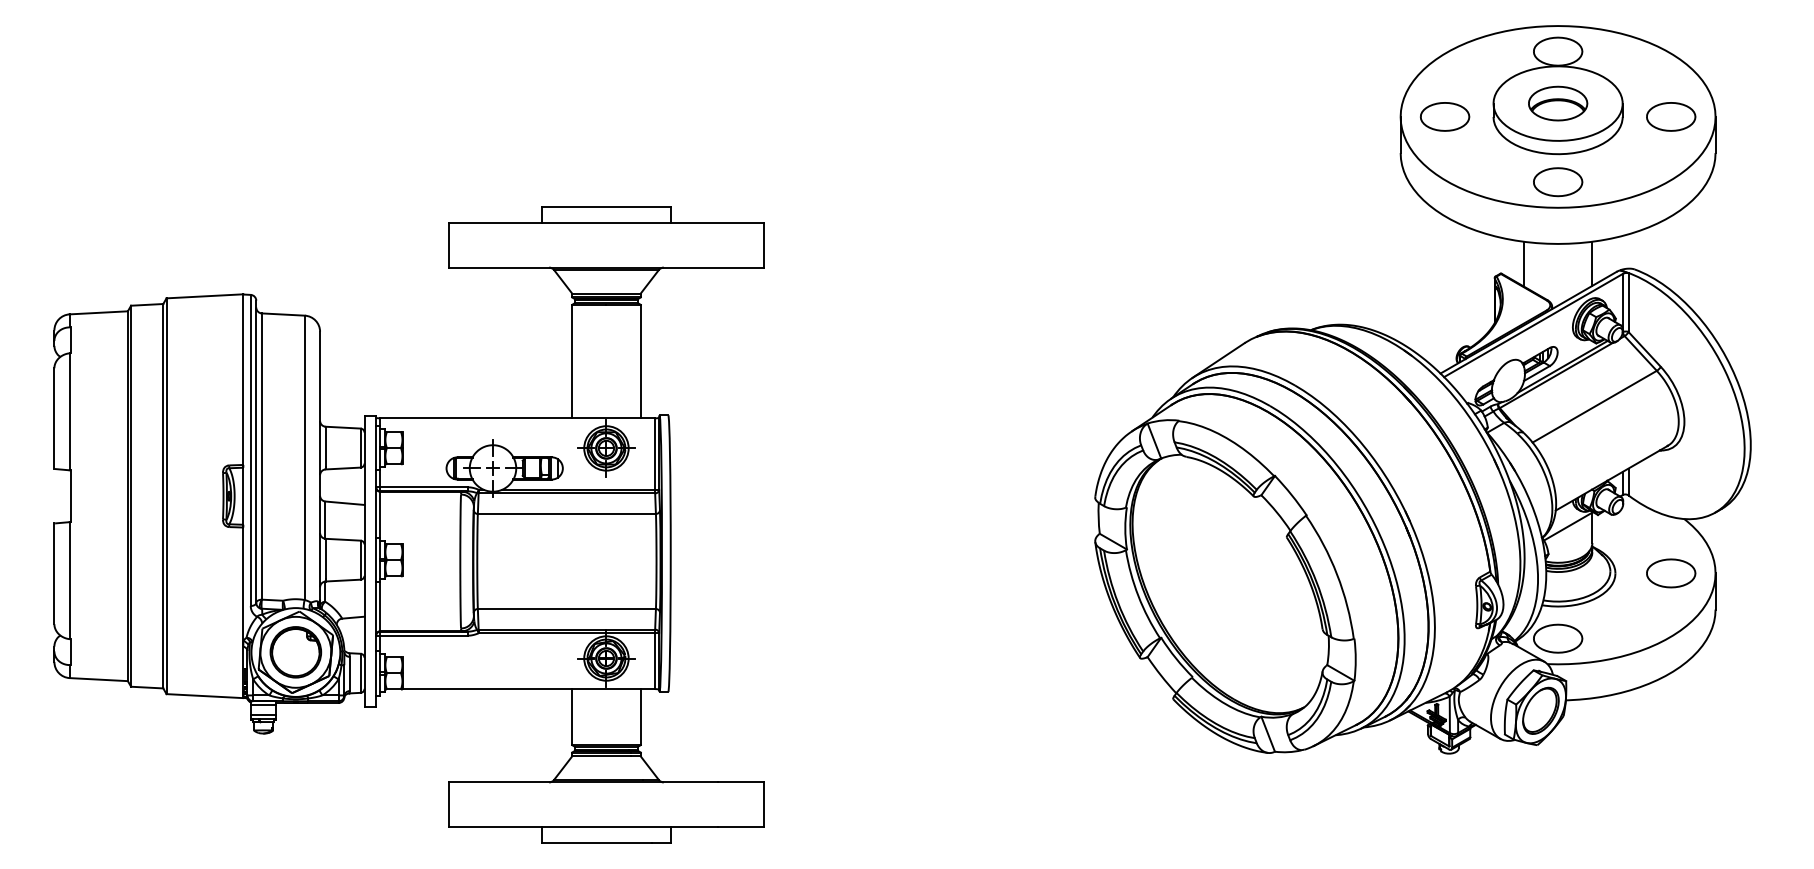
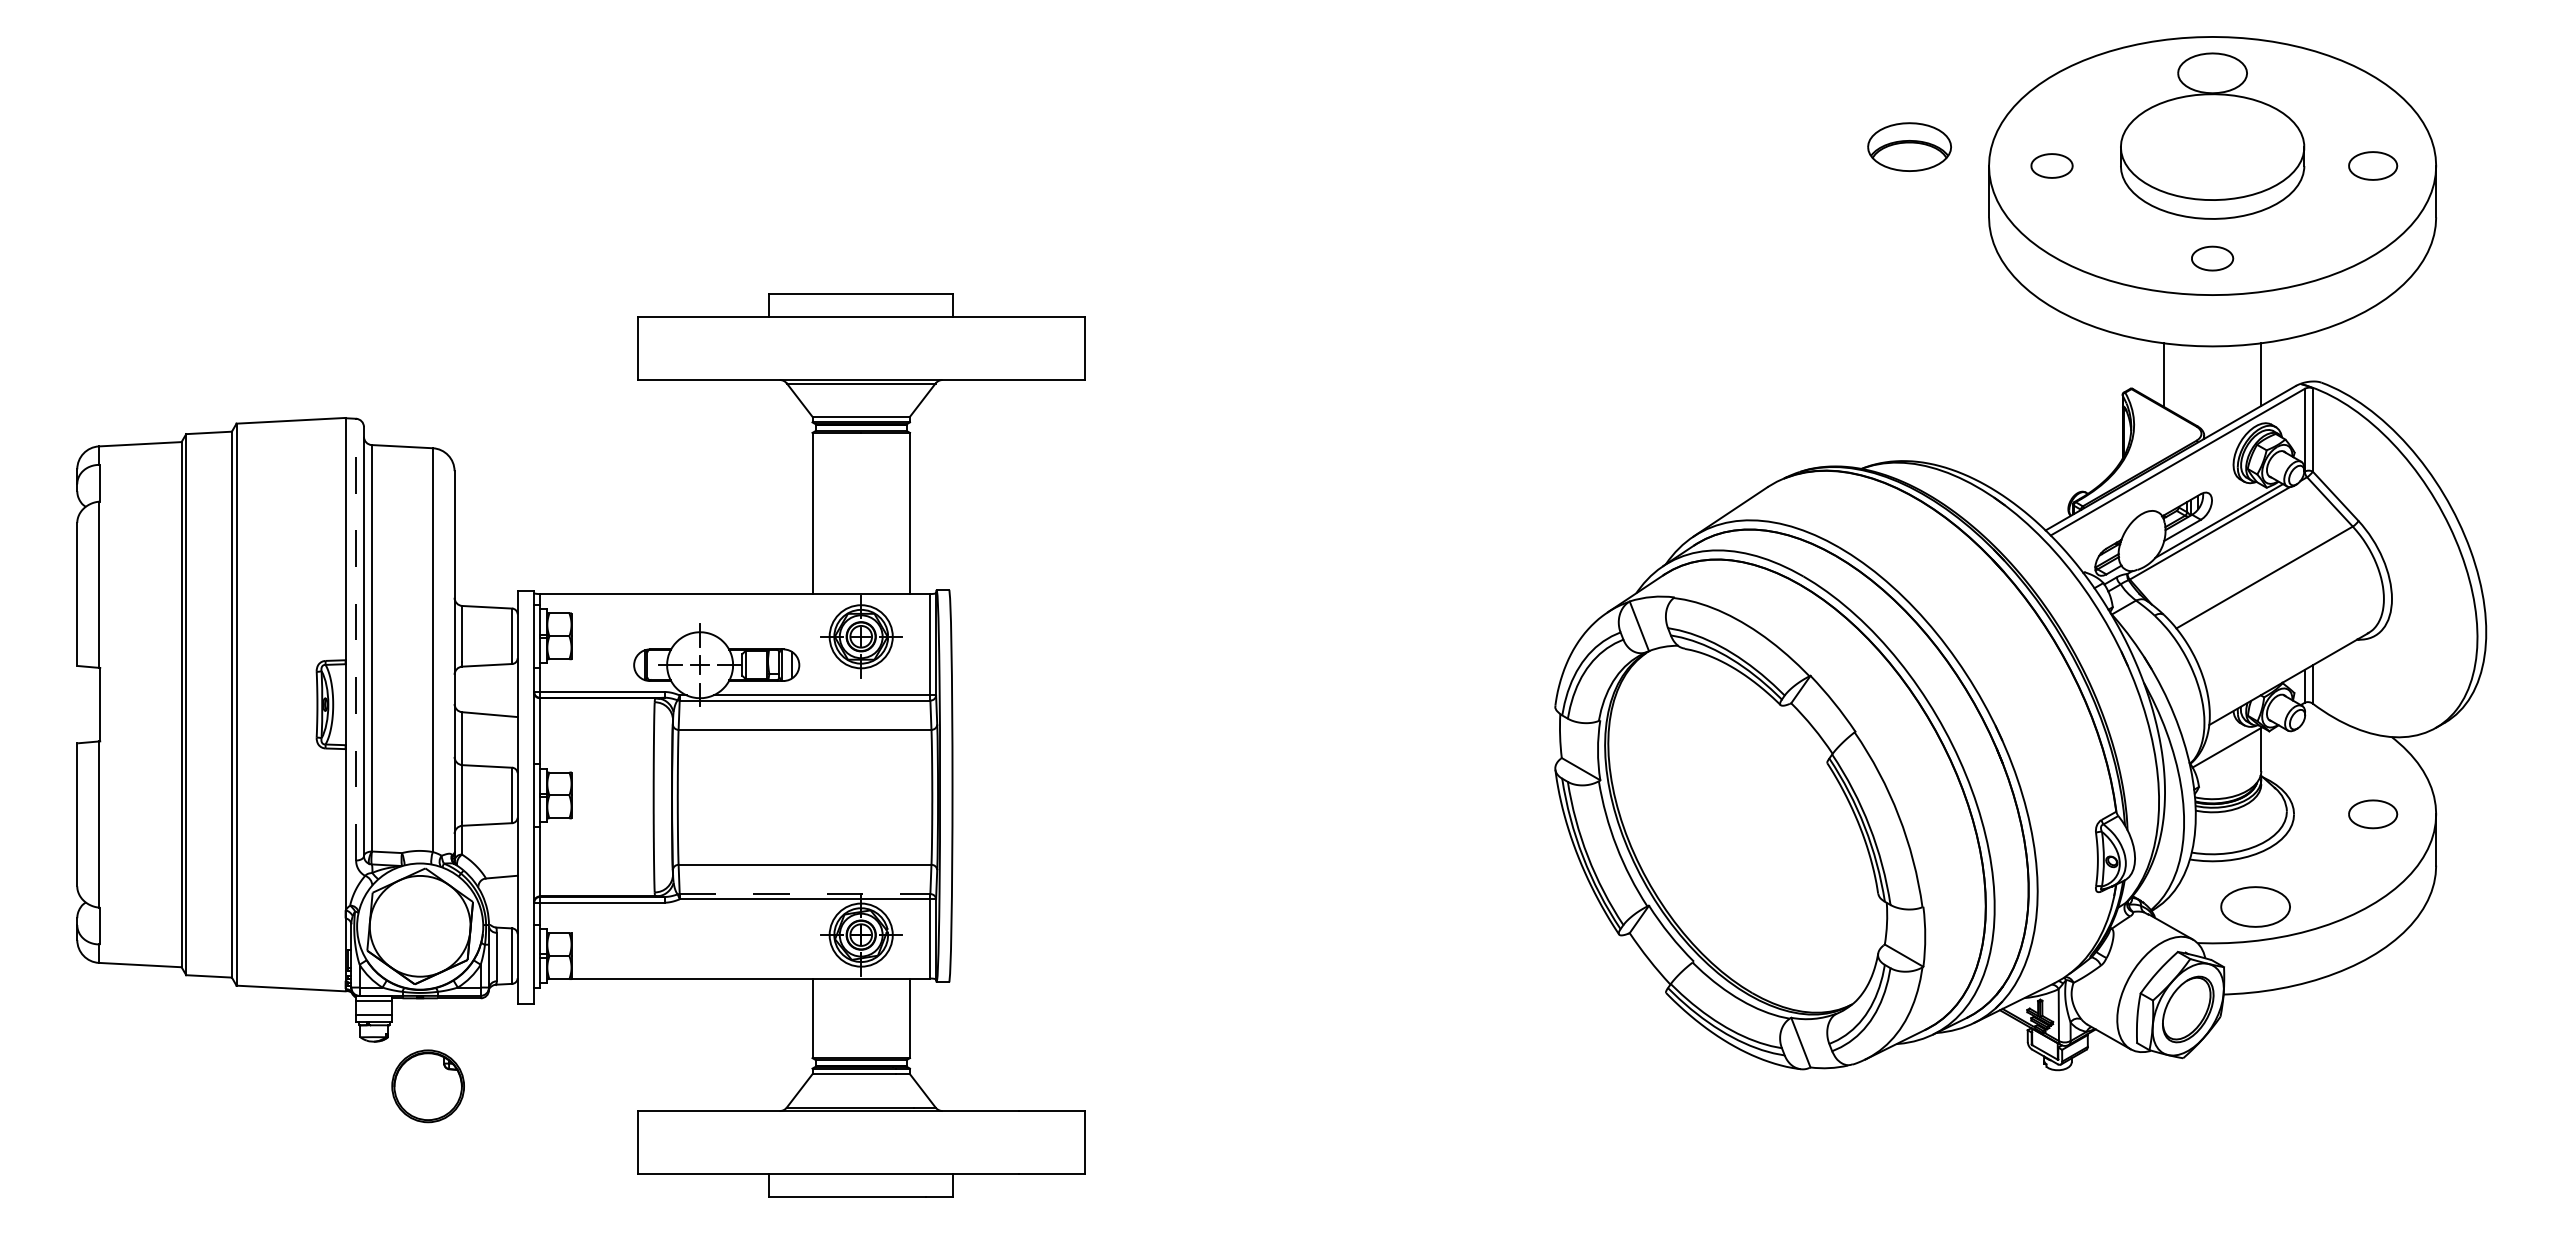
part: (1558, 103) -> (1909, 146), moved
part: (1444, 116) -> (2051, 165), size x0.6
part: (1670, 116) -> (2372, 165), size x0.7
part: (1558, 182) -> (2212, 258), size x0.6
line: (251, 450) -> (356, 639), solid -> dashed
part: (1670, 573) -> (2372, 814), size x0.7
line: (567, 629) -> (805, 894), solid -> dashed
part: (1558, 638) -> (2255, 906), moved
part: (295, 652) -> (427, 1086), moved

